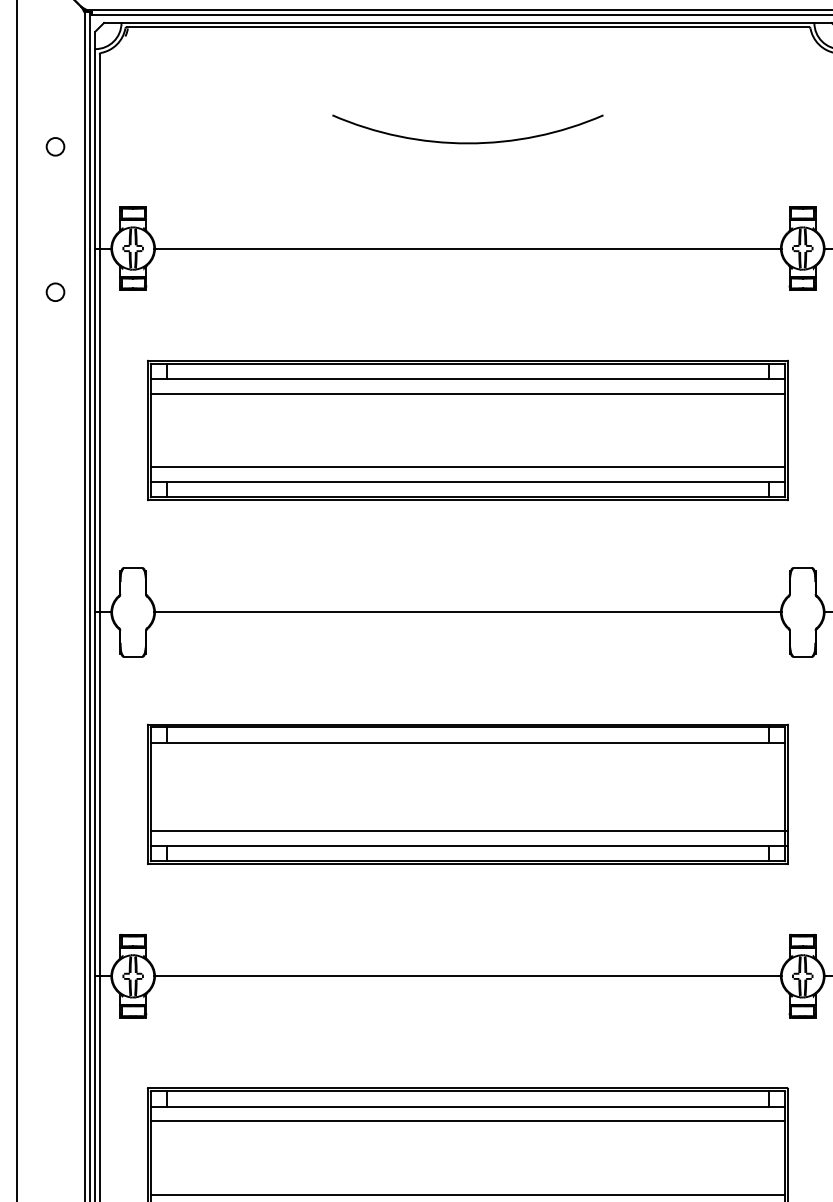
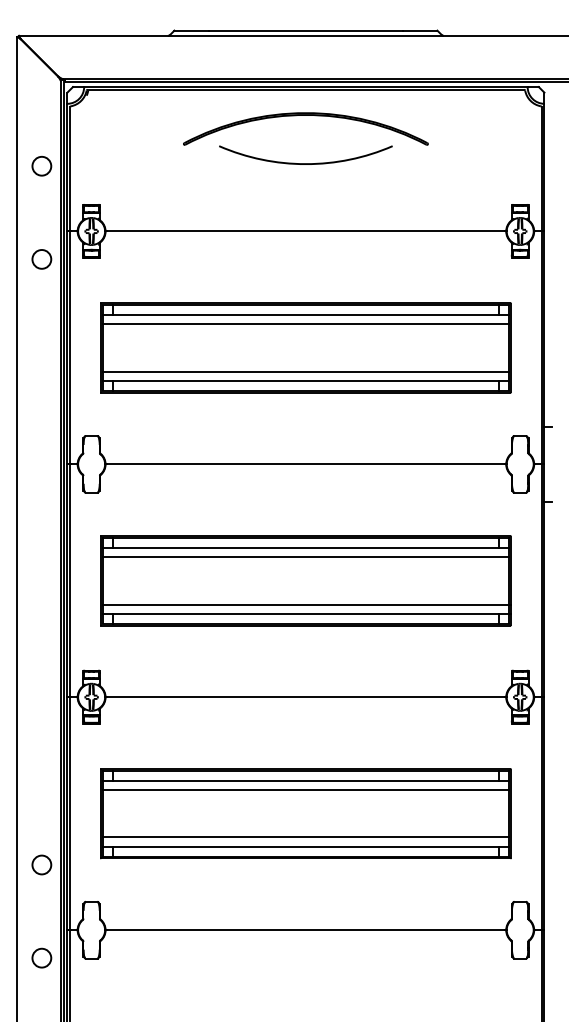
part: (467, 67) -> (305, 115), added
circle: (54, 147) -> (41, 166), size x1.67
circle: (54, 292) -> (41, 259), size x1.67
line: (467, 757) -> (305, 557), added

